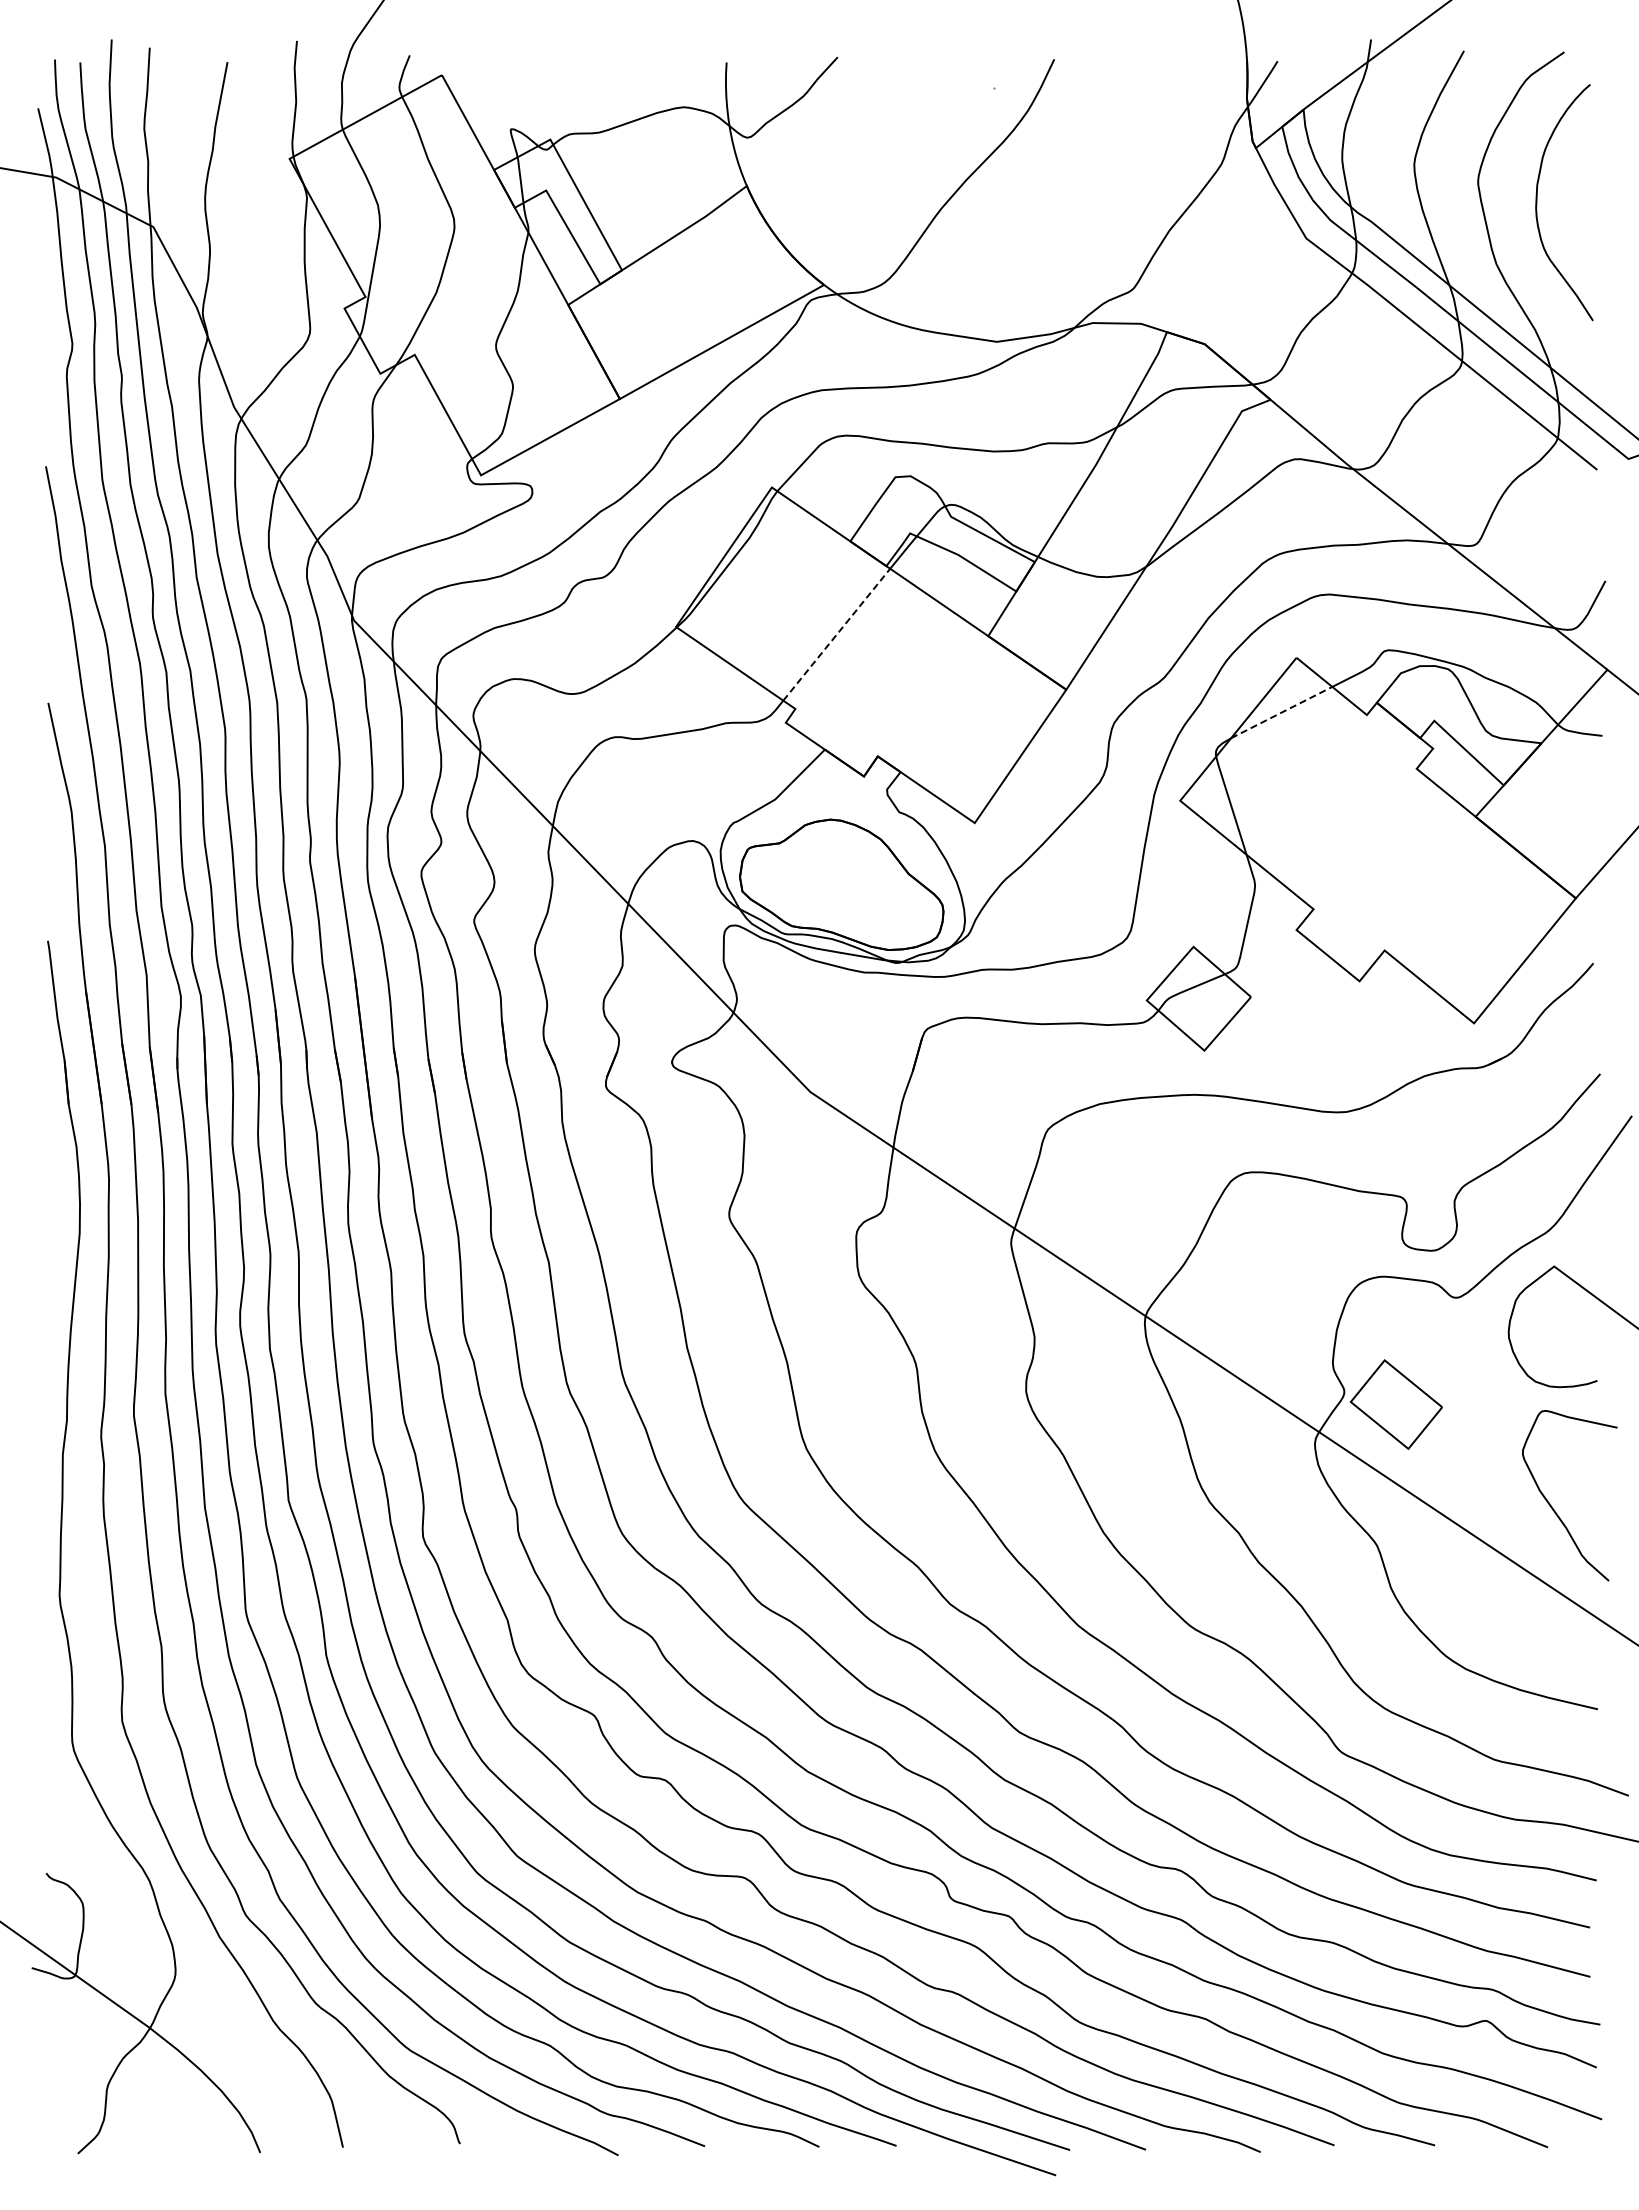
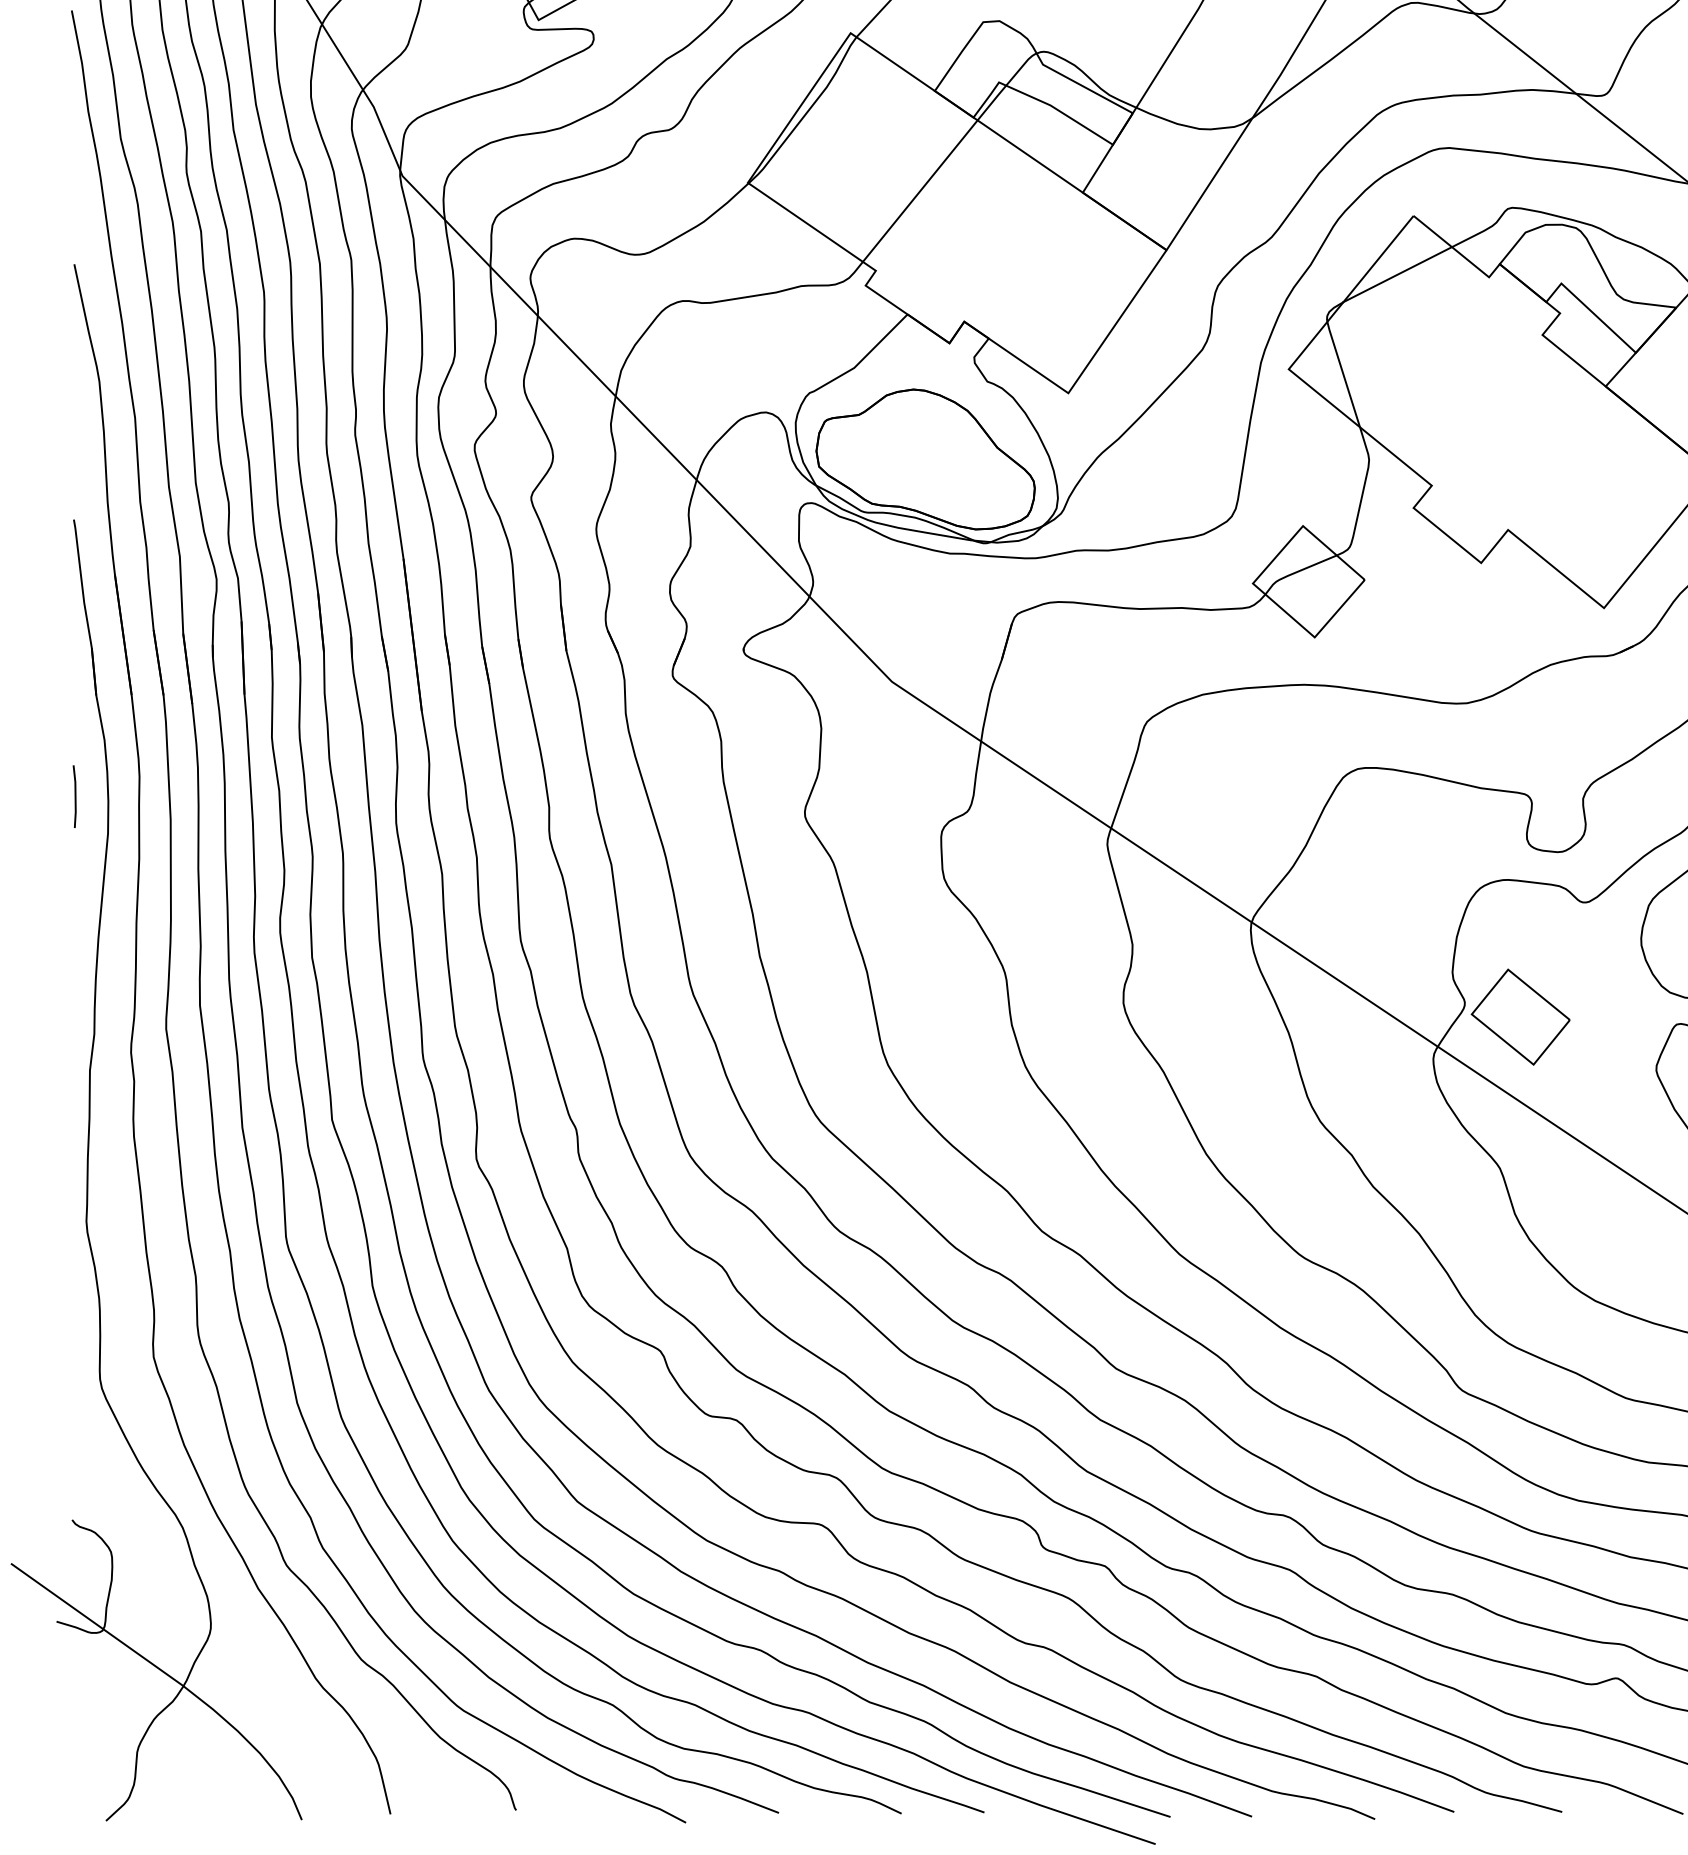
line: (836, 634) -> (920, 190), dashed -> solid
line: (1281, 712) -> (1397, 274), dashed -> solid
line: (48, 1199) -> (74, 797), added

